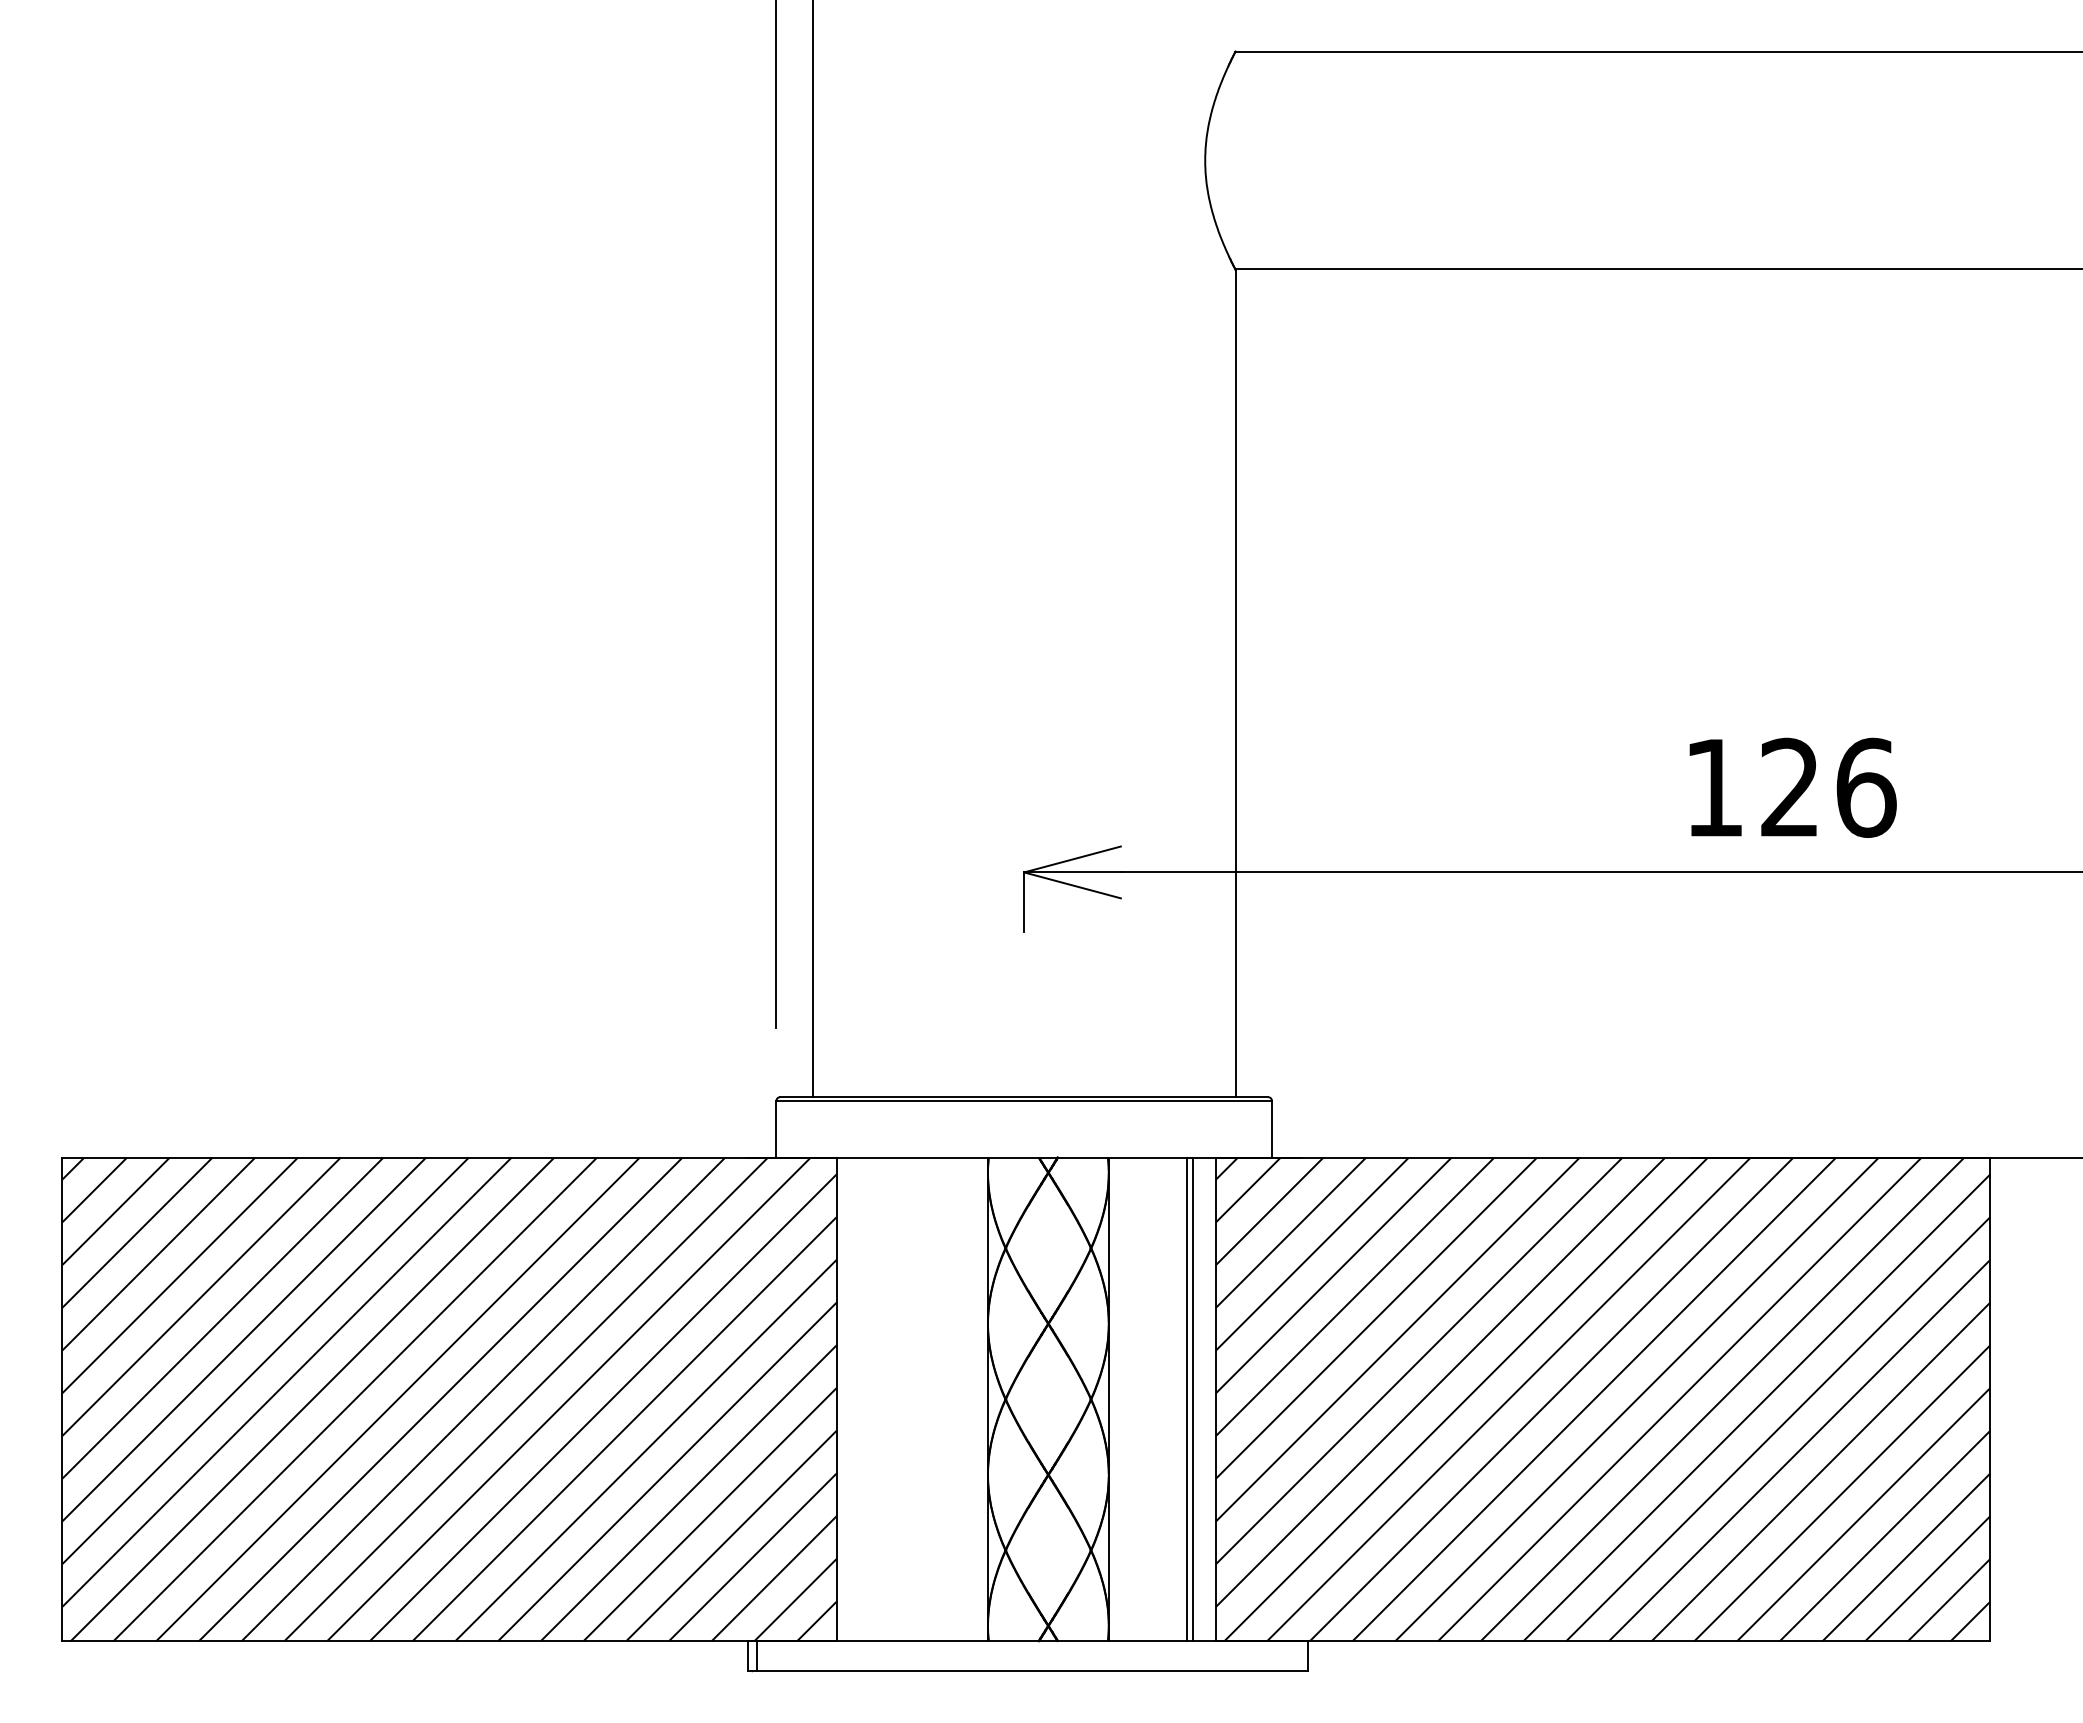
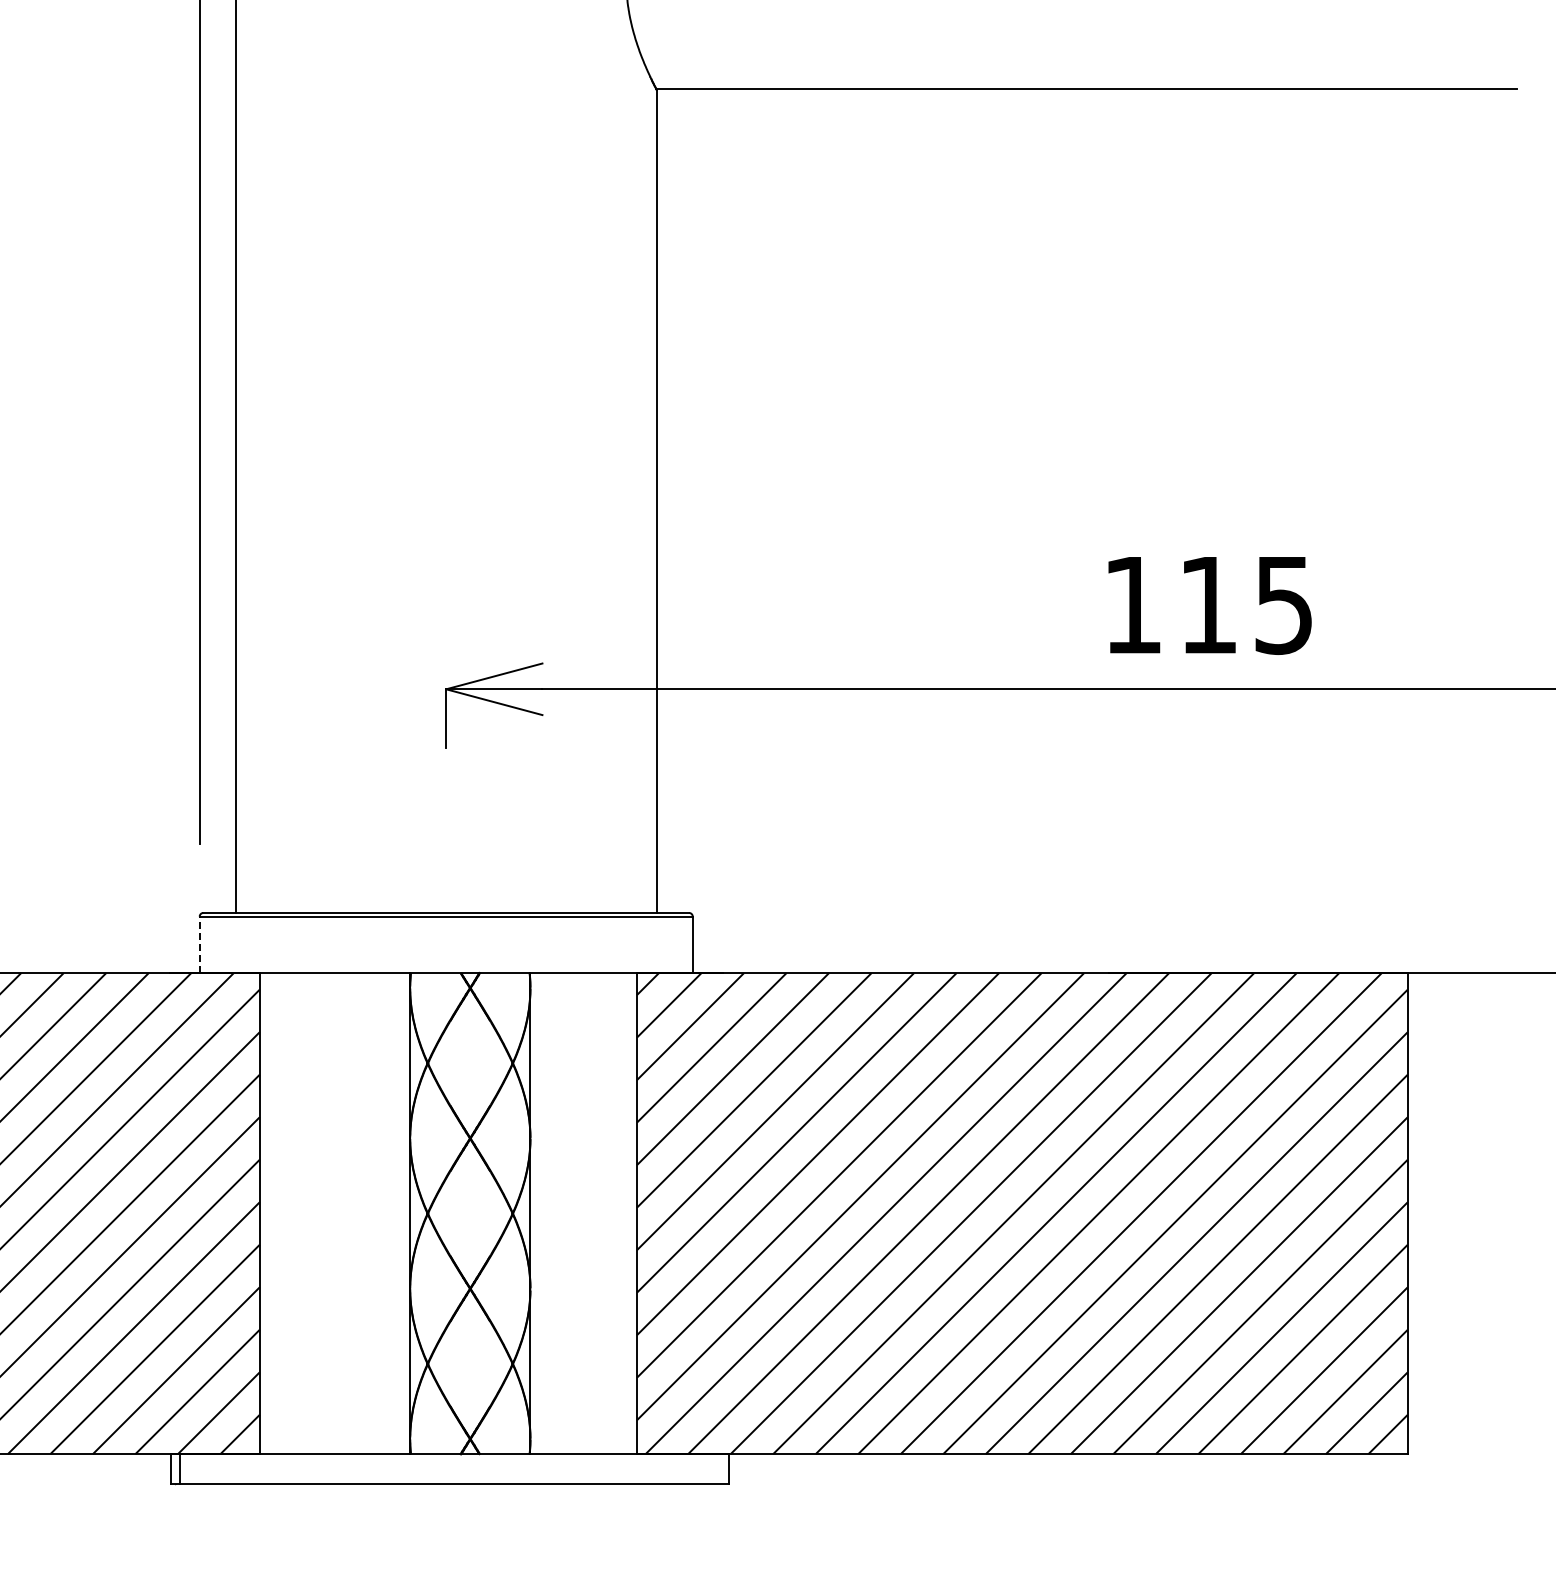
text: (1828, 787) -> (1246, 604), 126 -> 115
line: (776, 1128) -> (199, 944), solid -> dashed
line: (1187, 1399) -> (608, 1213), removed
line: (1193, 1399) -> (614, 1213), removed

